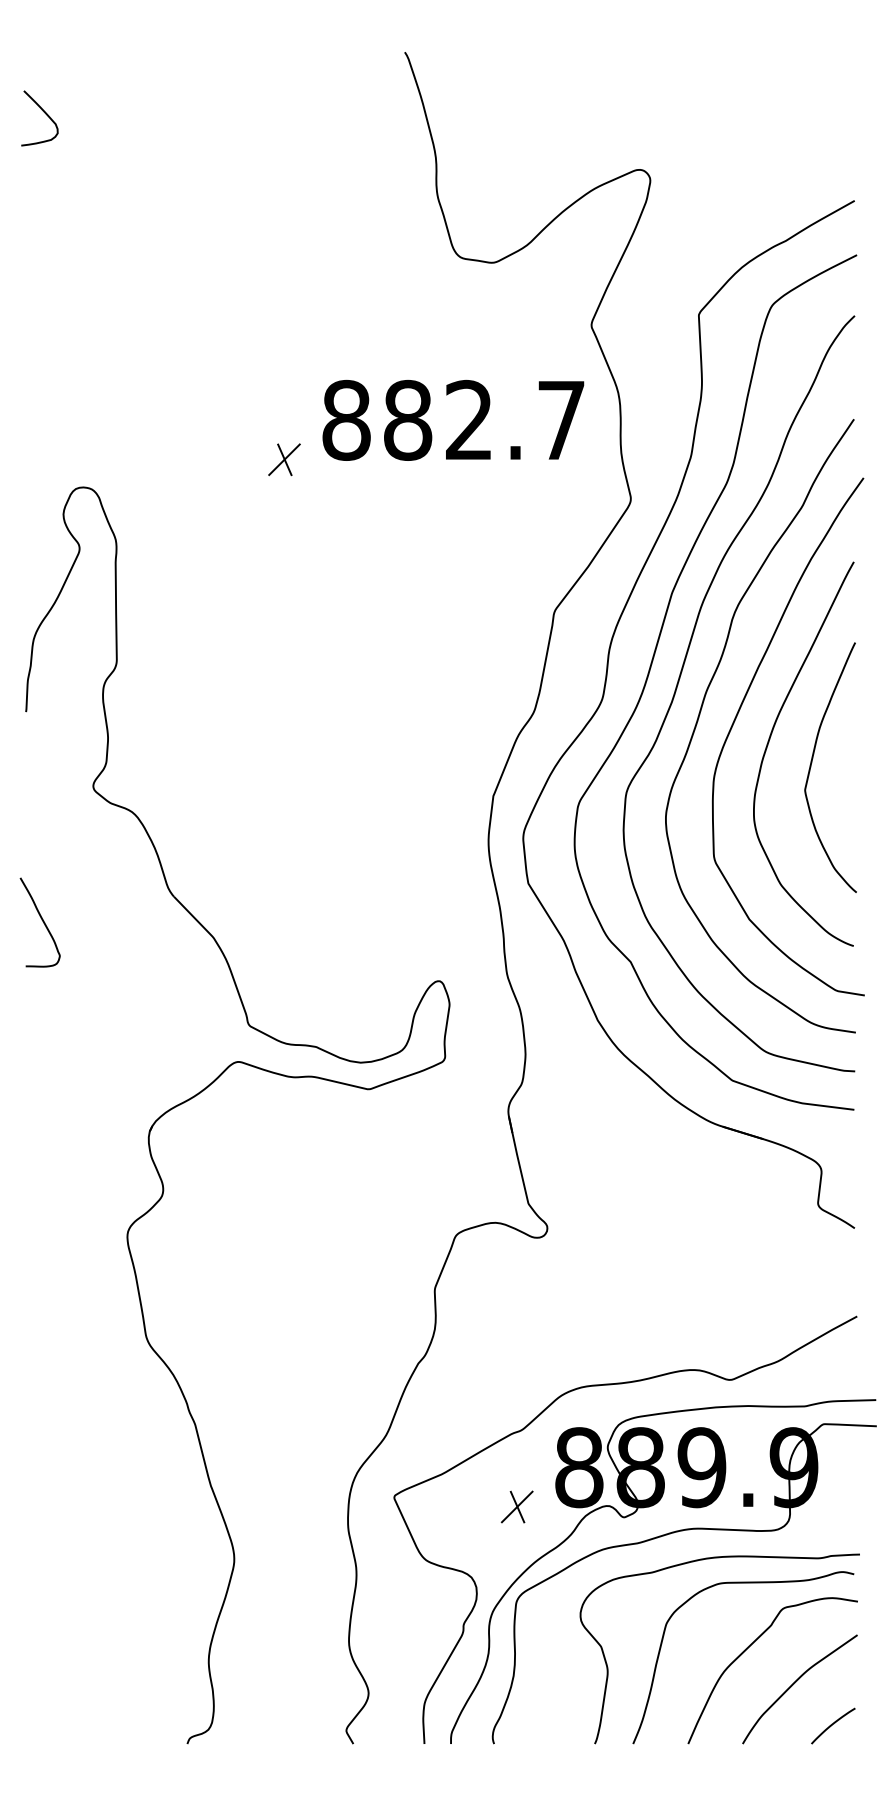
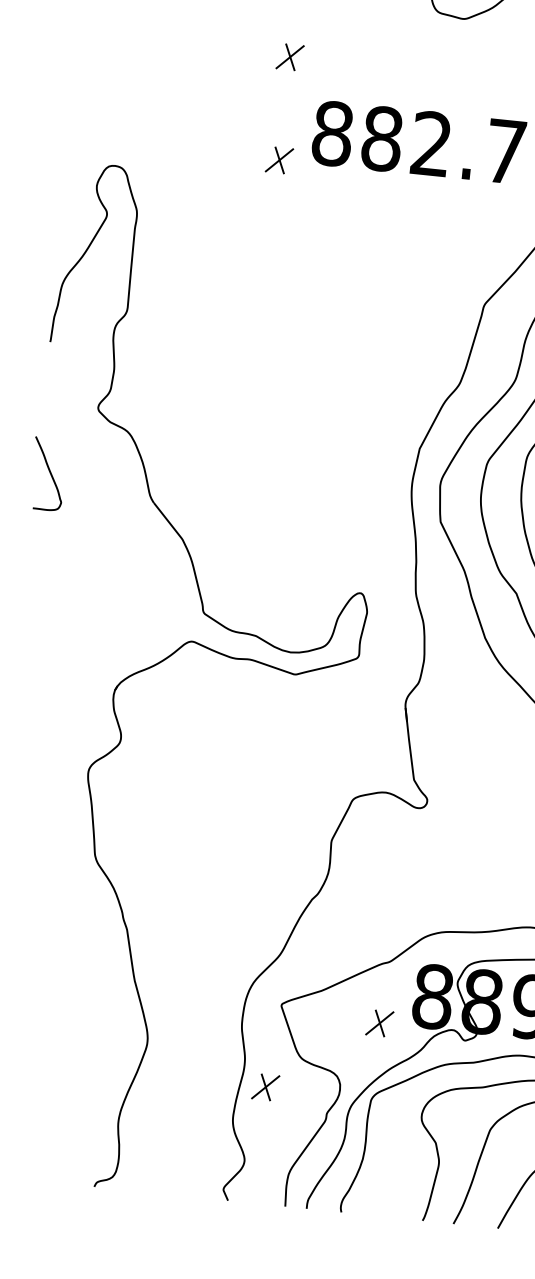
part: (284, 331) -> (290, 57), added
curve: (41, 920) -> (49, 472), moved
part: (384, 1599) -> (265, 1086), added

